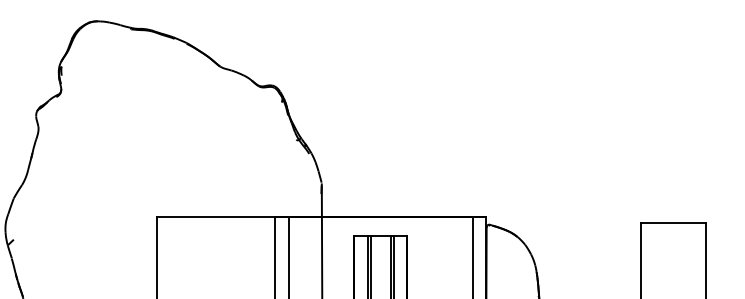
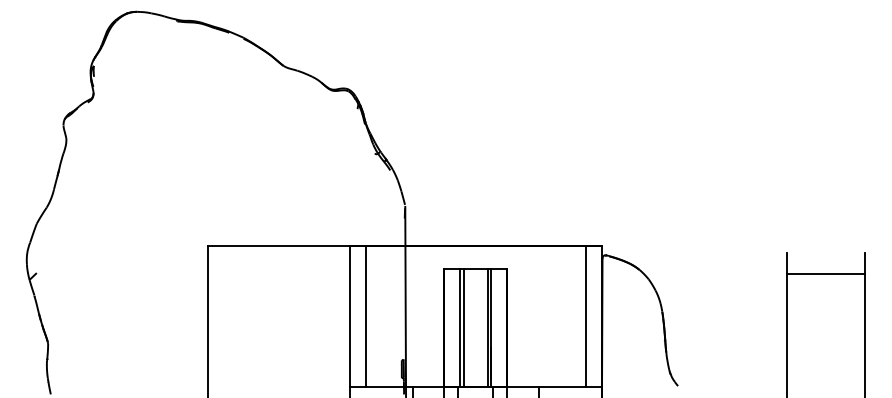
line: (673, 223) -> (825, 274), moved

